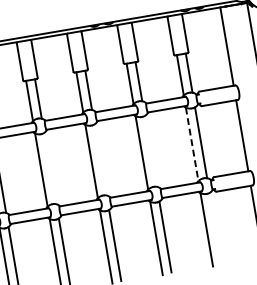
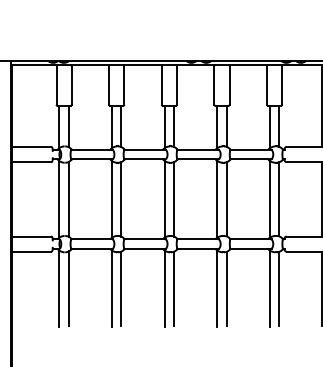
line: (191, 144) -> (269, 199), dashed -> solid
line: (150, 151) -> (226, 199), added
line: (101, 160) -> (174, 199), added
line: (50, 168) -> (121, 199), added
line: (215, 227) -> (279, 288), added

